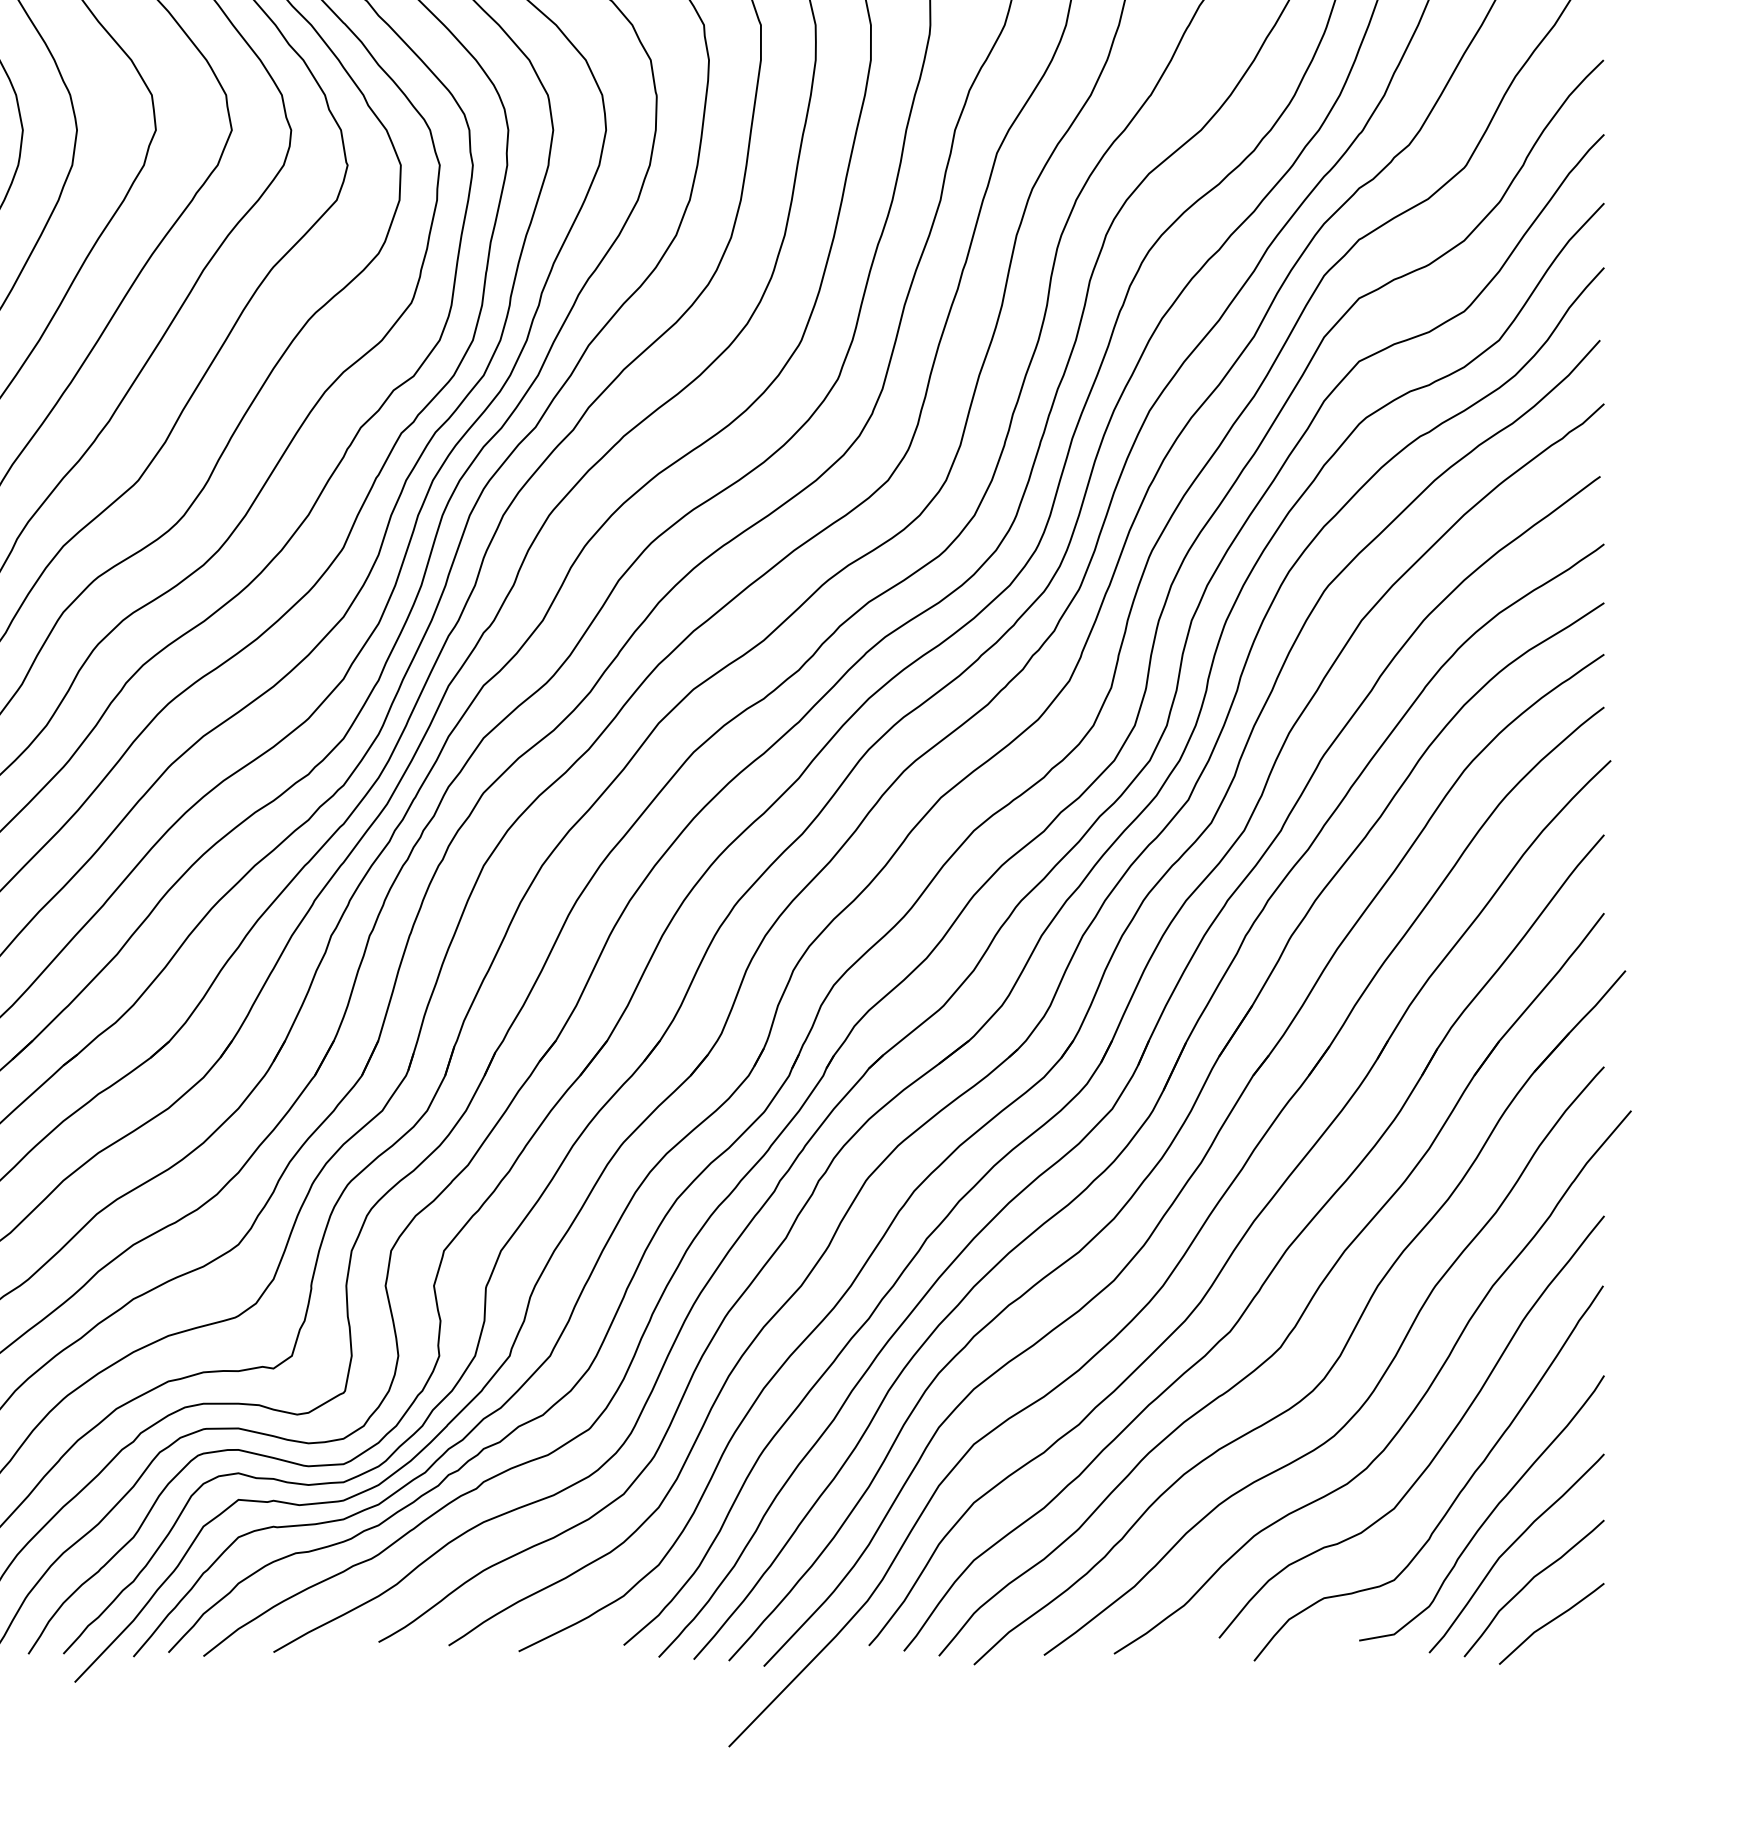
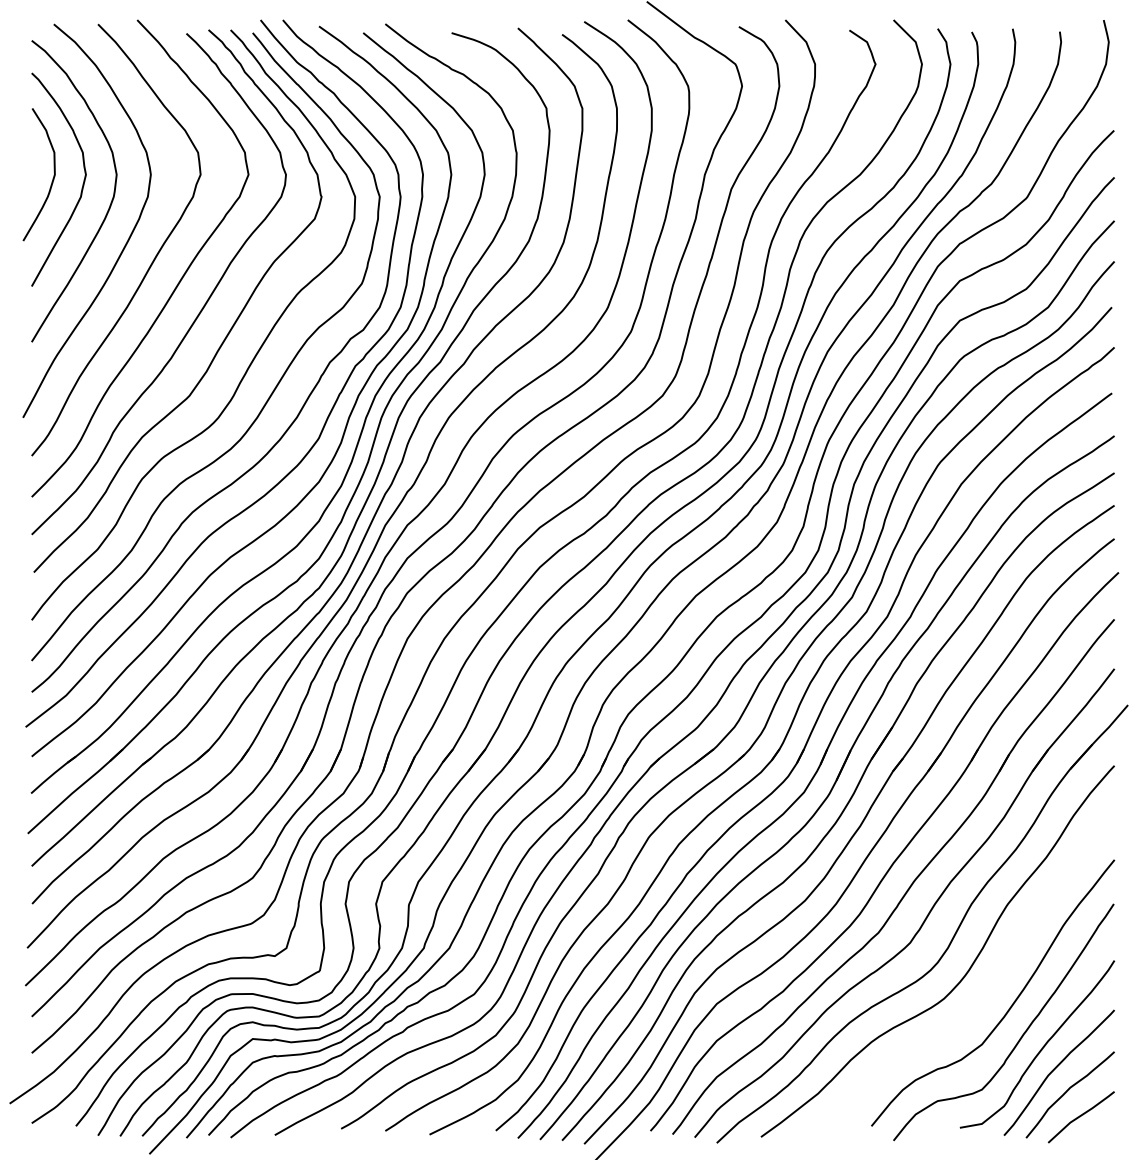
curve: (1409, 1413) -> (991, 984), removed

